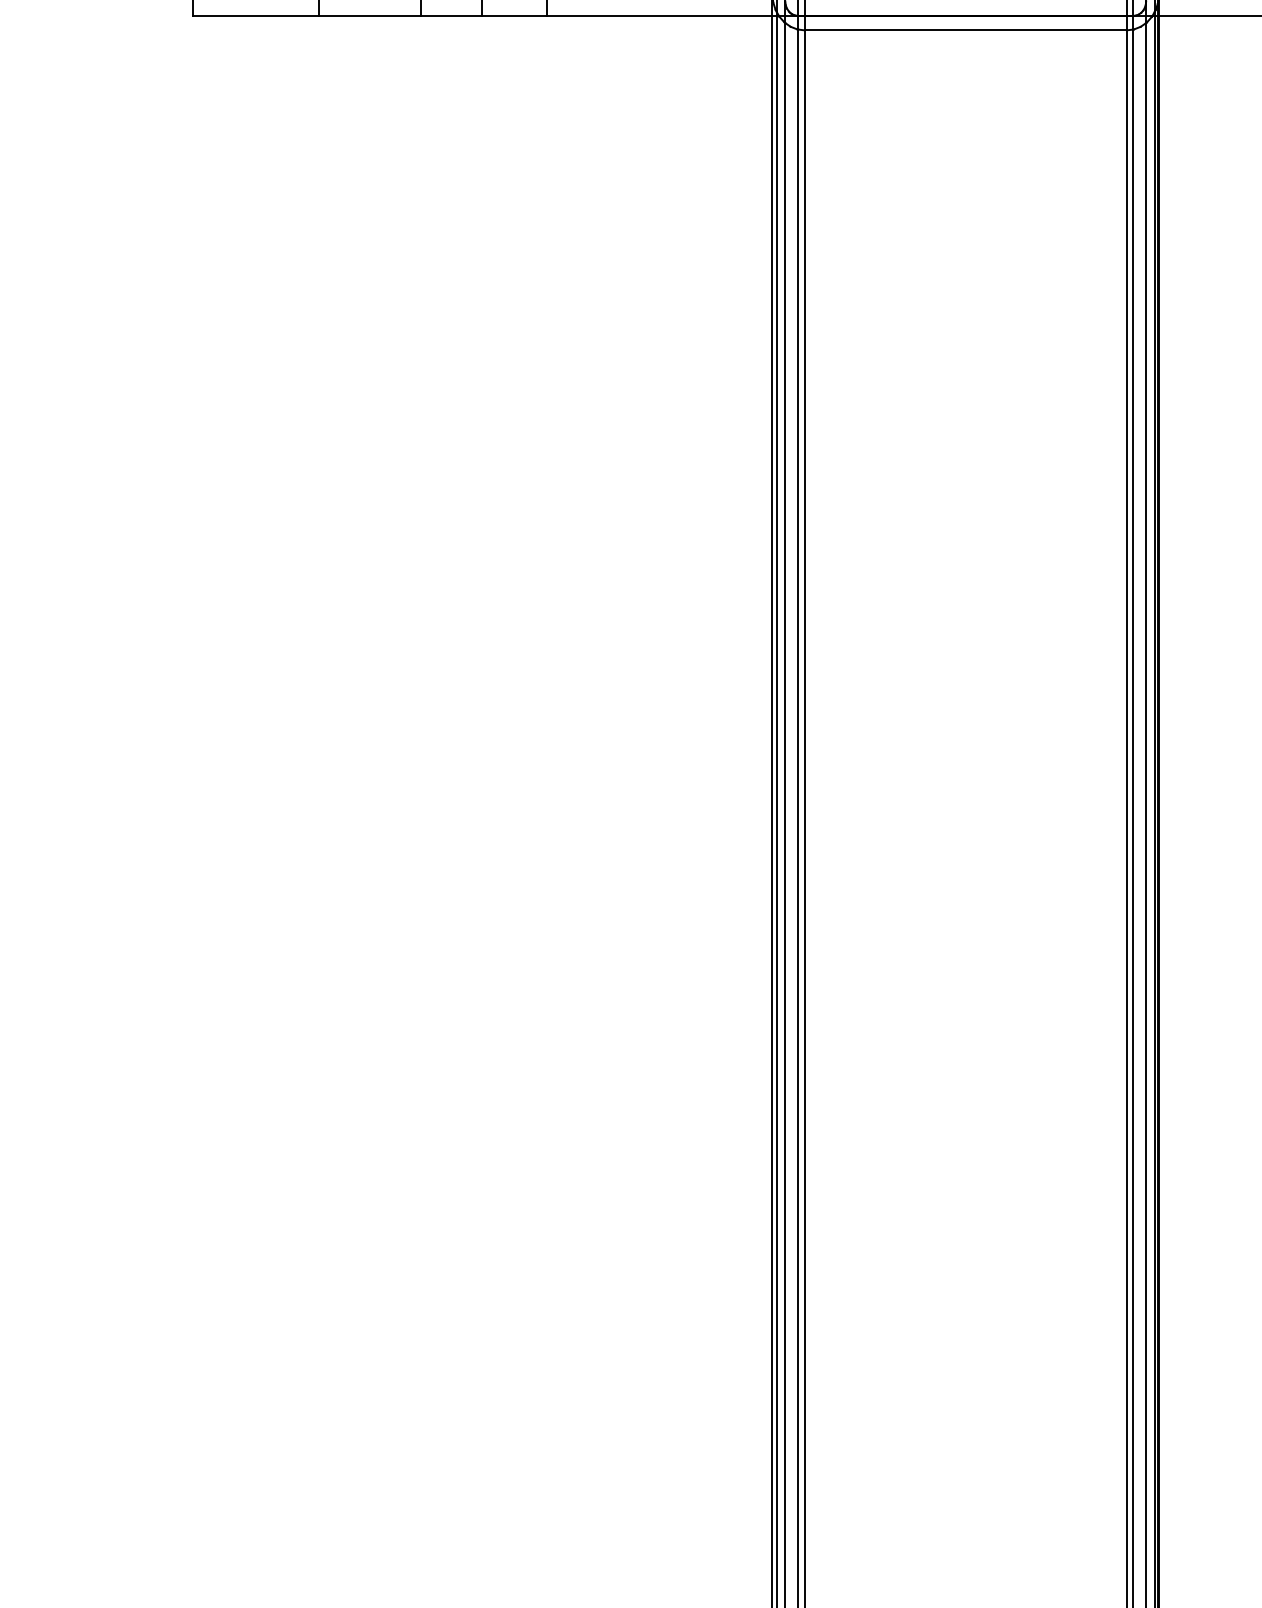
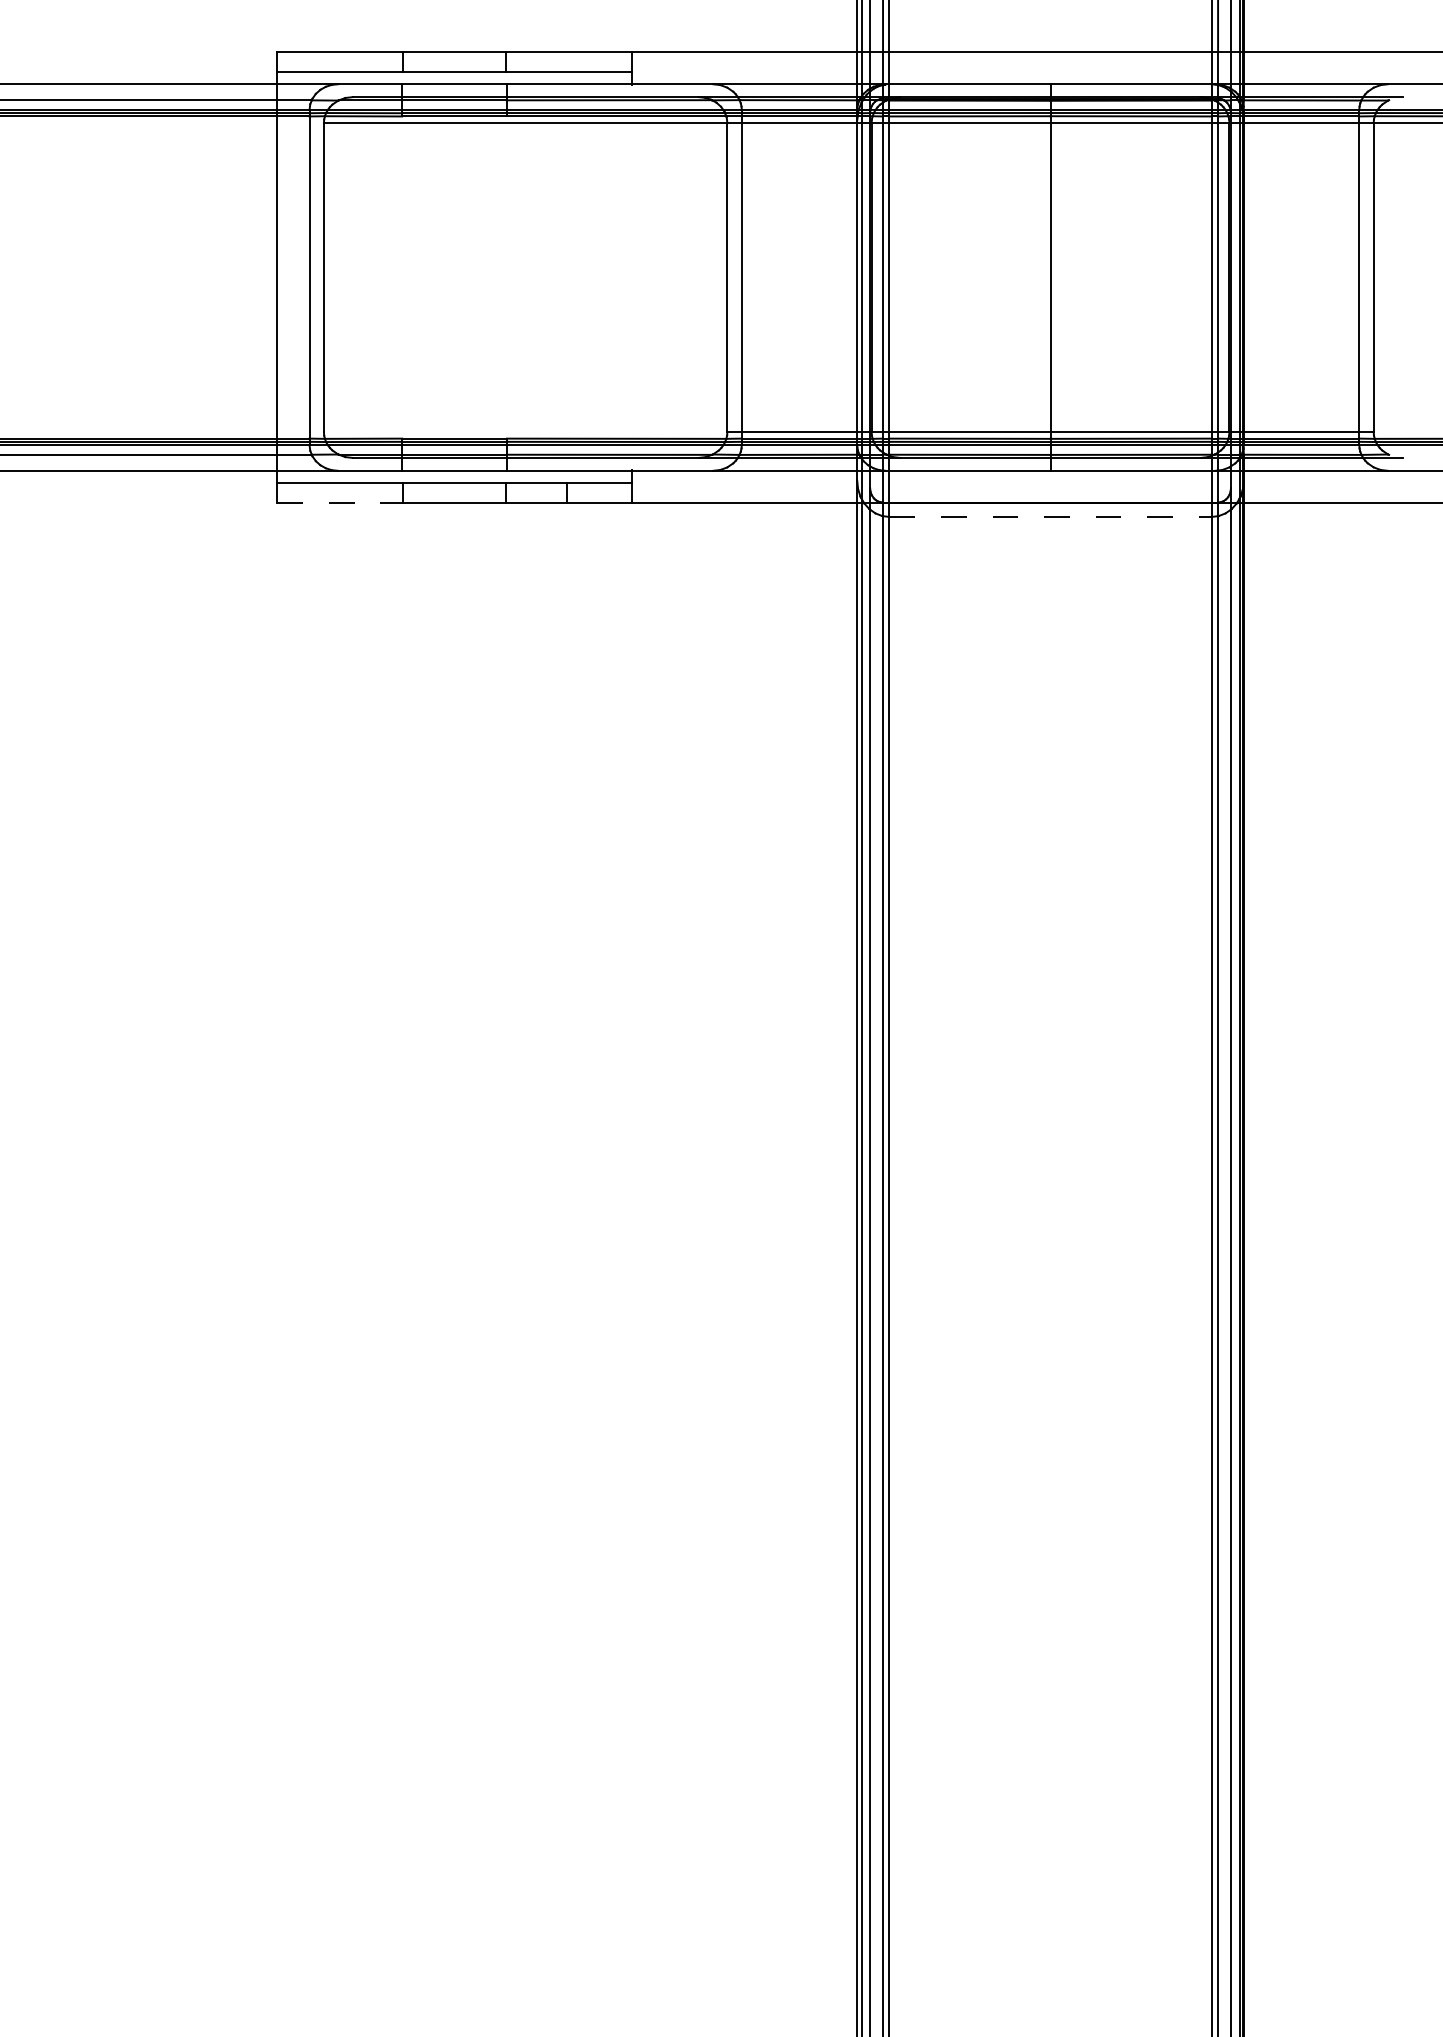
line: (255, 16) -> (340, 503), solid -> dashed
line: (966, 29) -> (1051, 516), solid -> dashed

